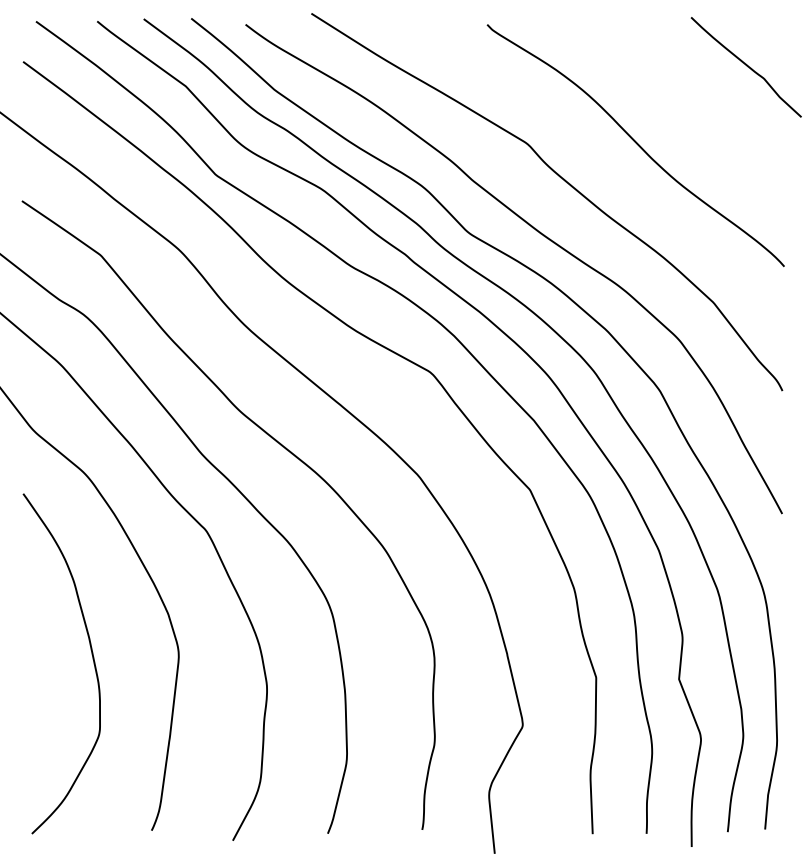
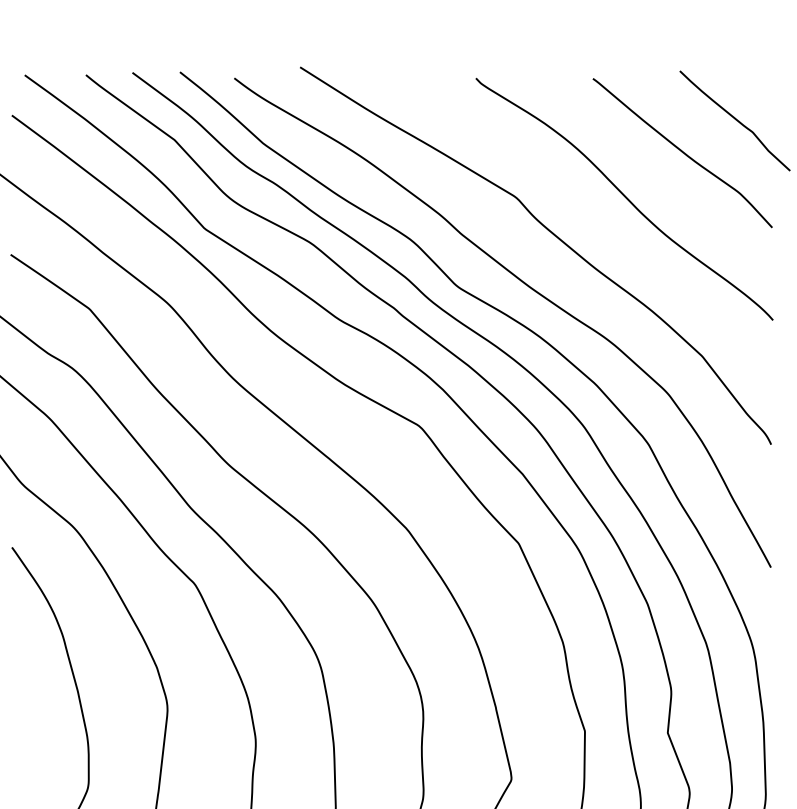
curve: (694, 99) -> (683, 153), added

